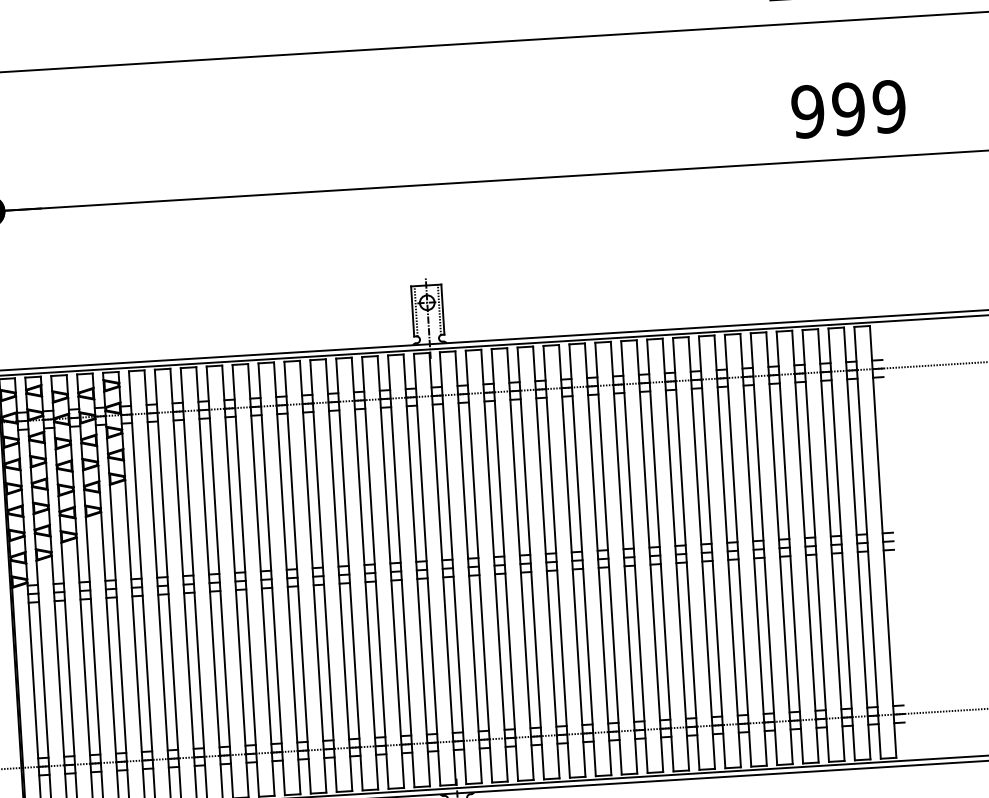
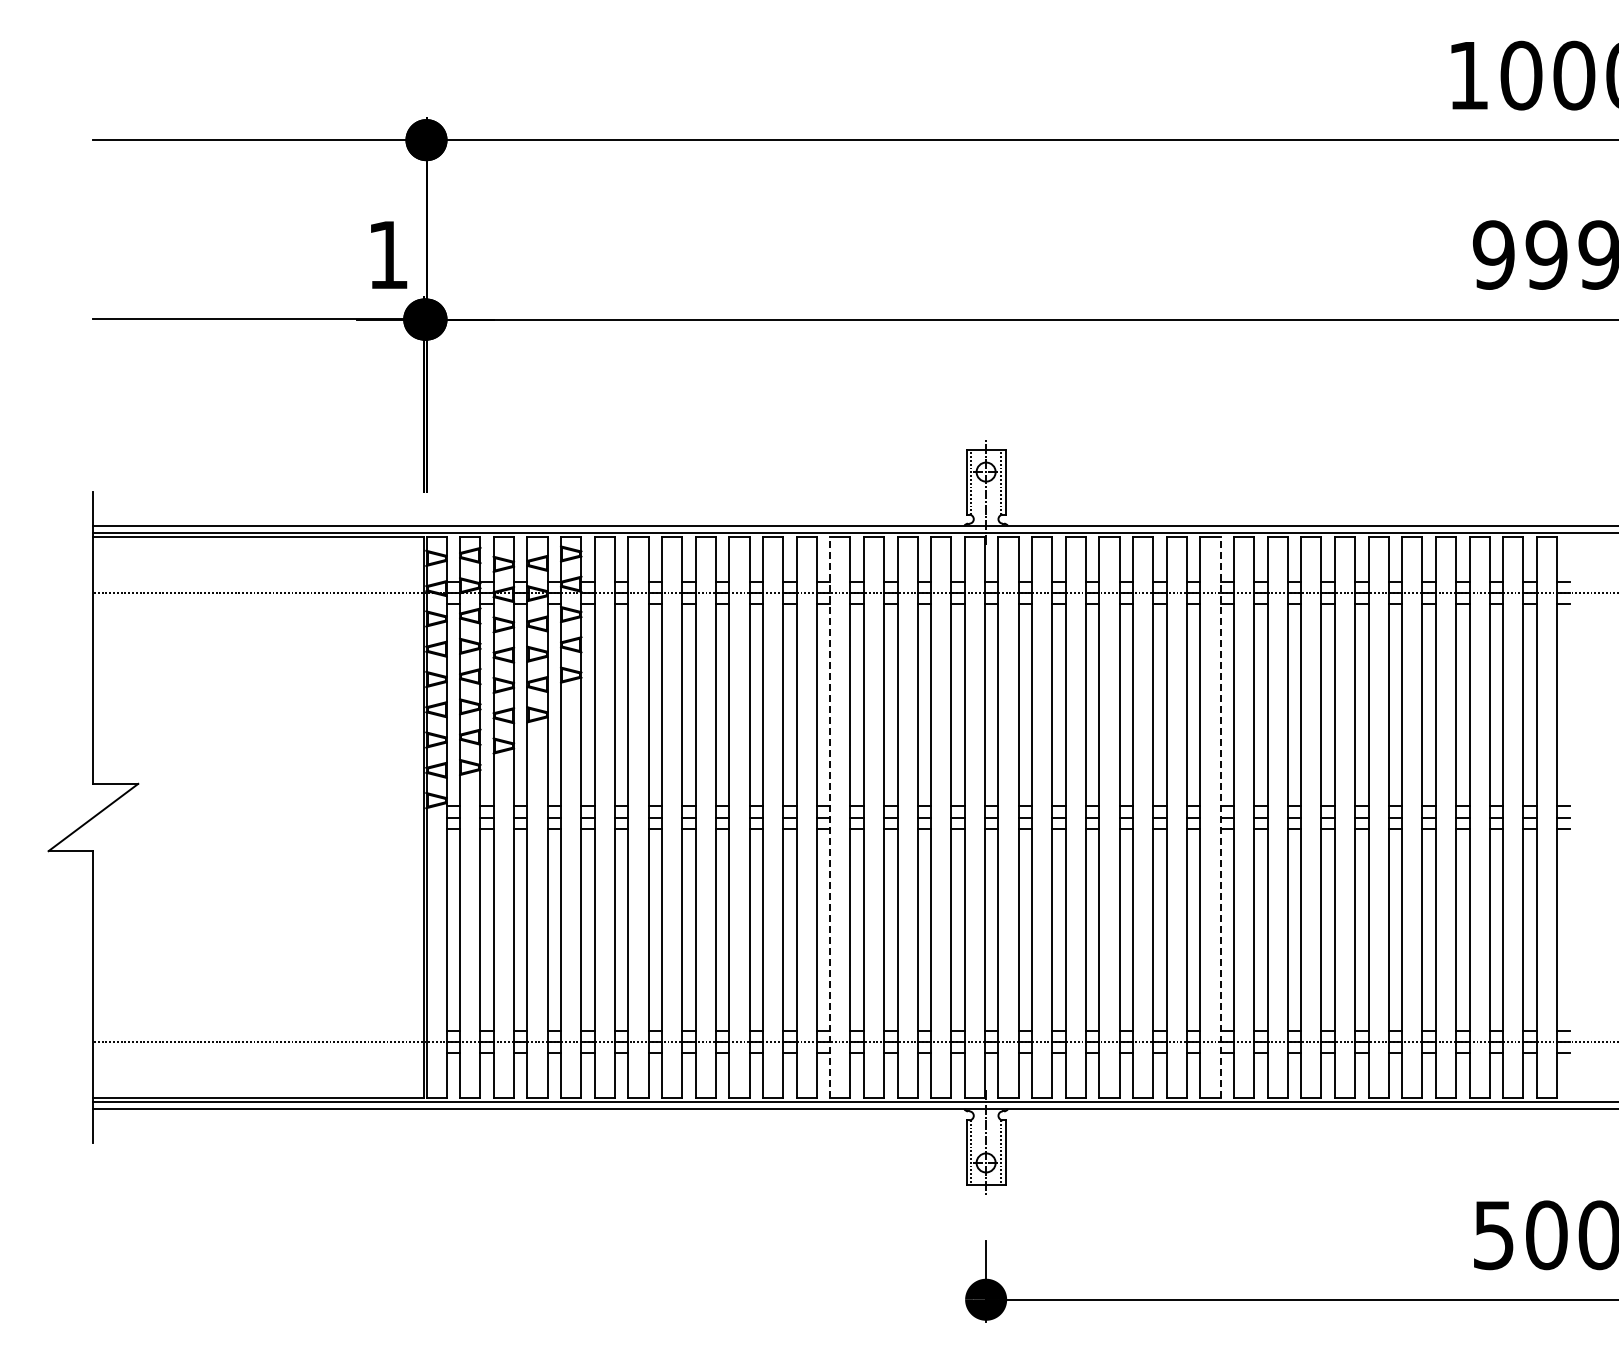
line: (624, 557) -> (1220, 817), solid -> dashed
line: (323, 576) -> (830, 817), solid -> dashed

